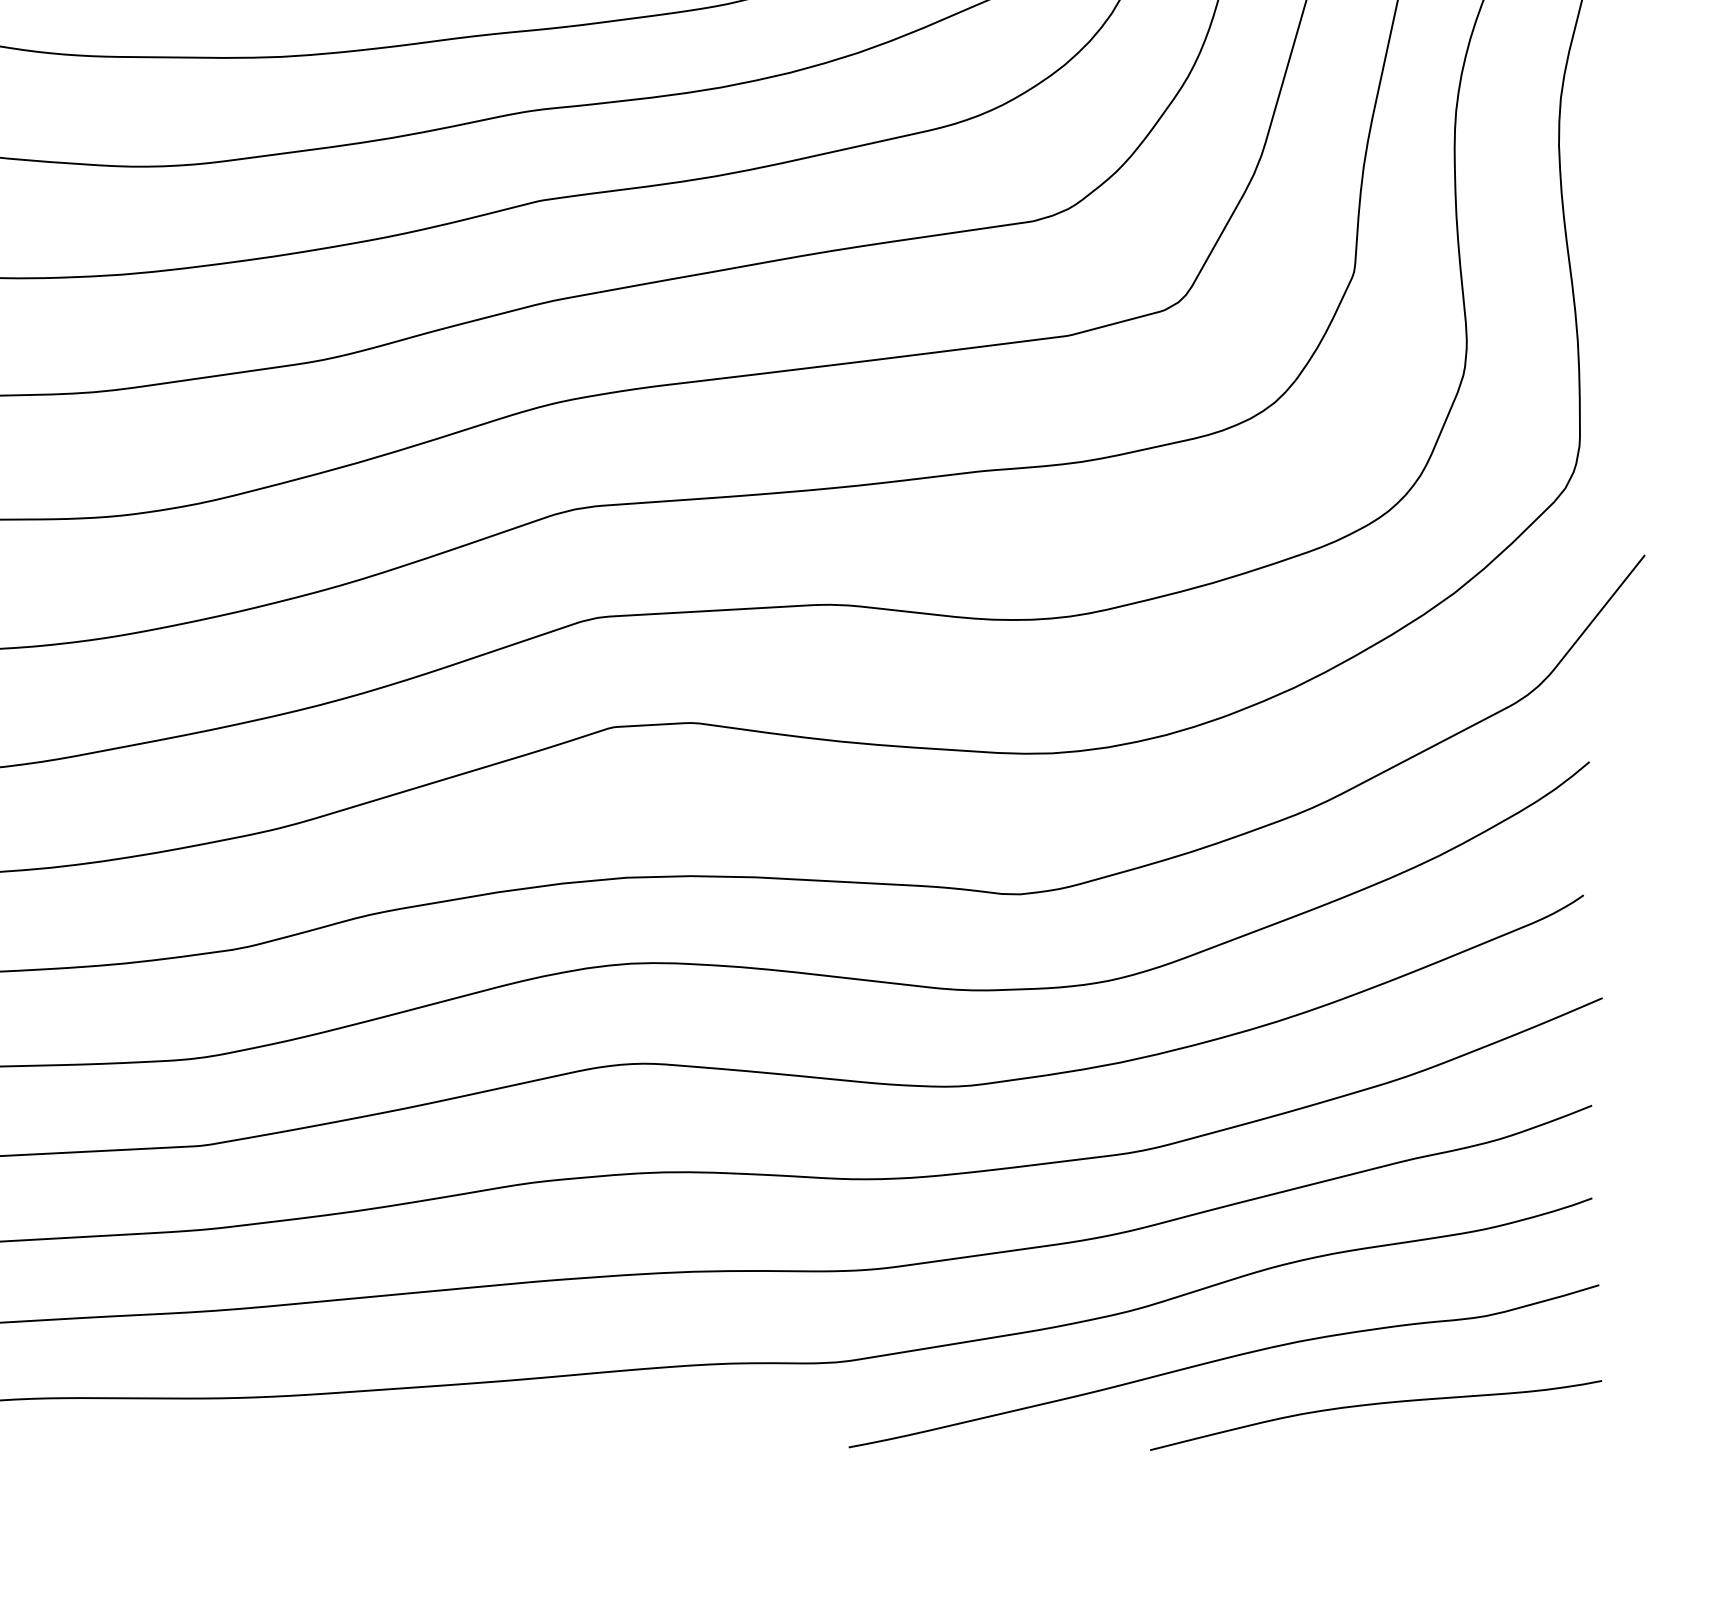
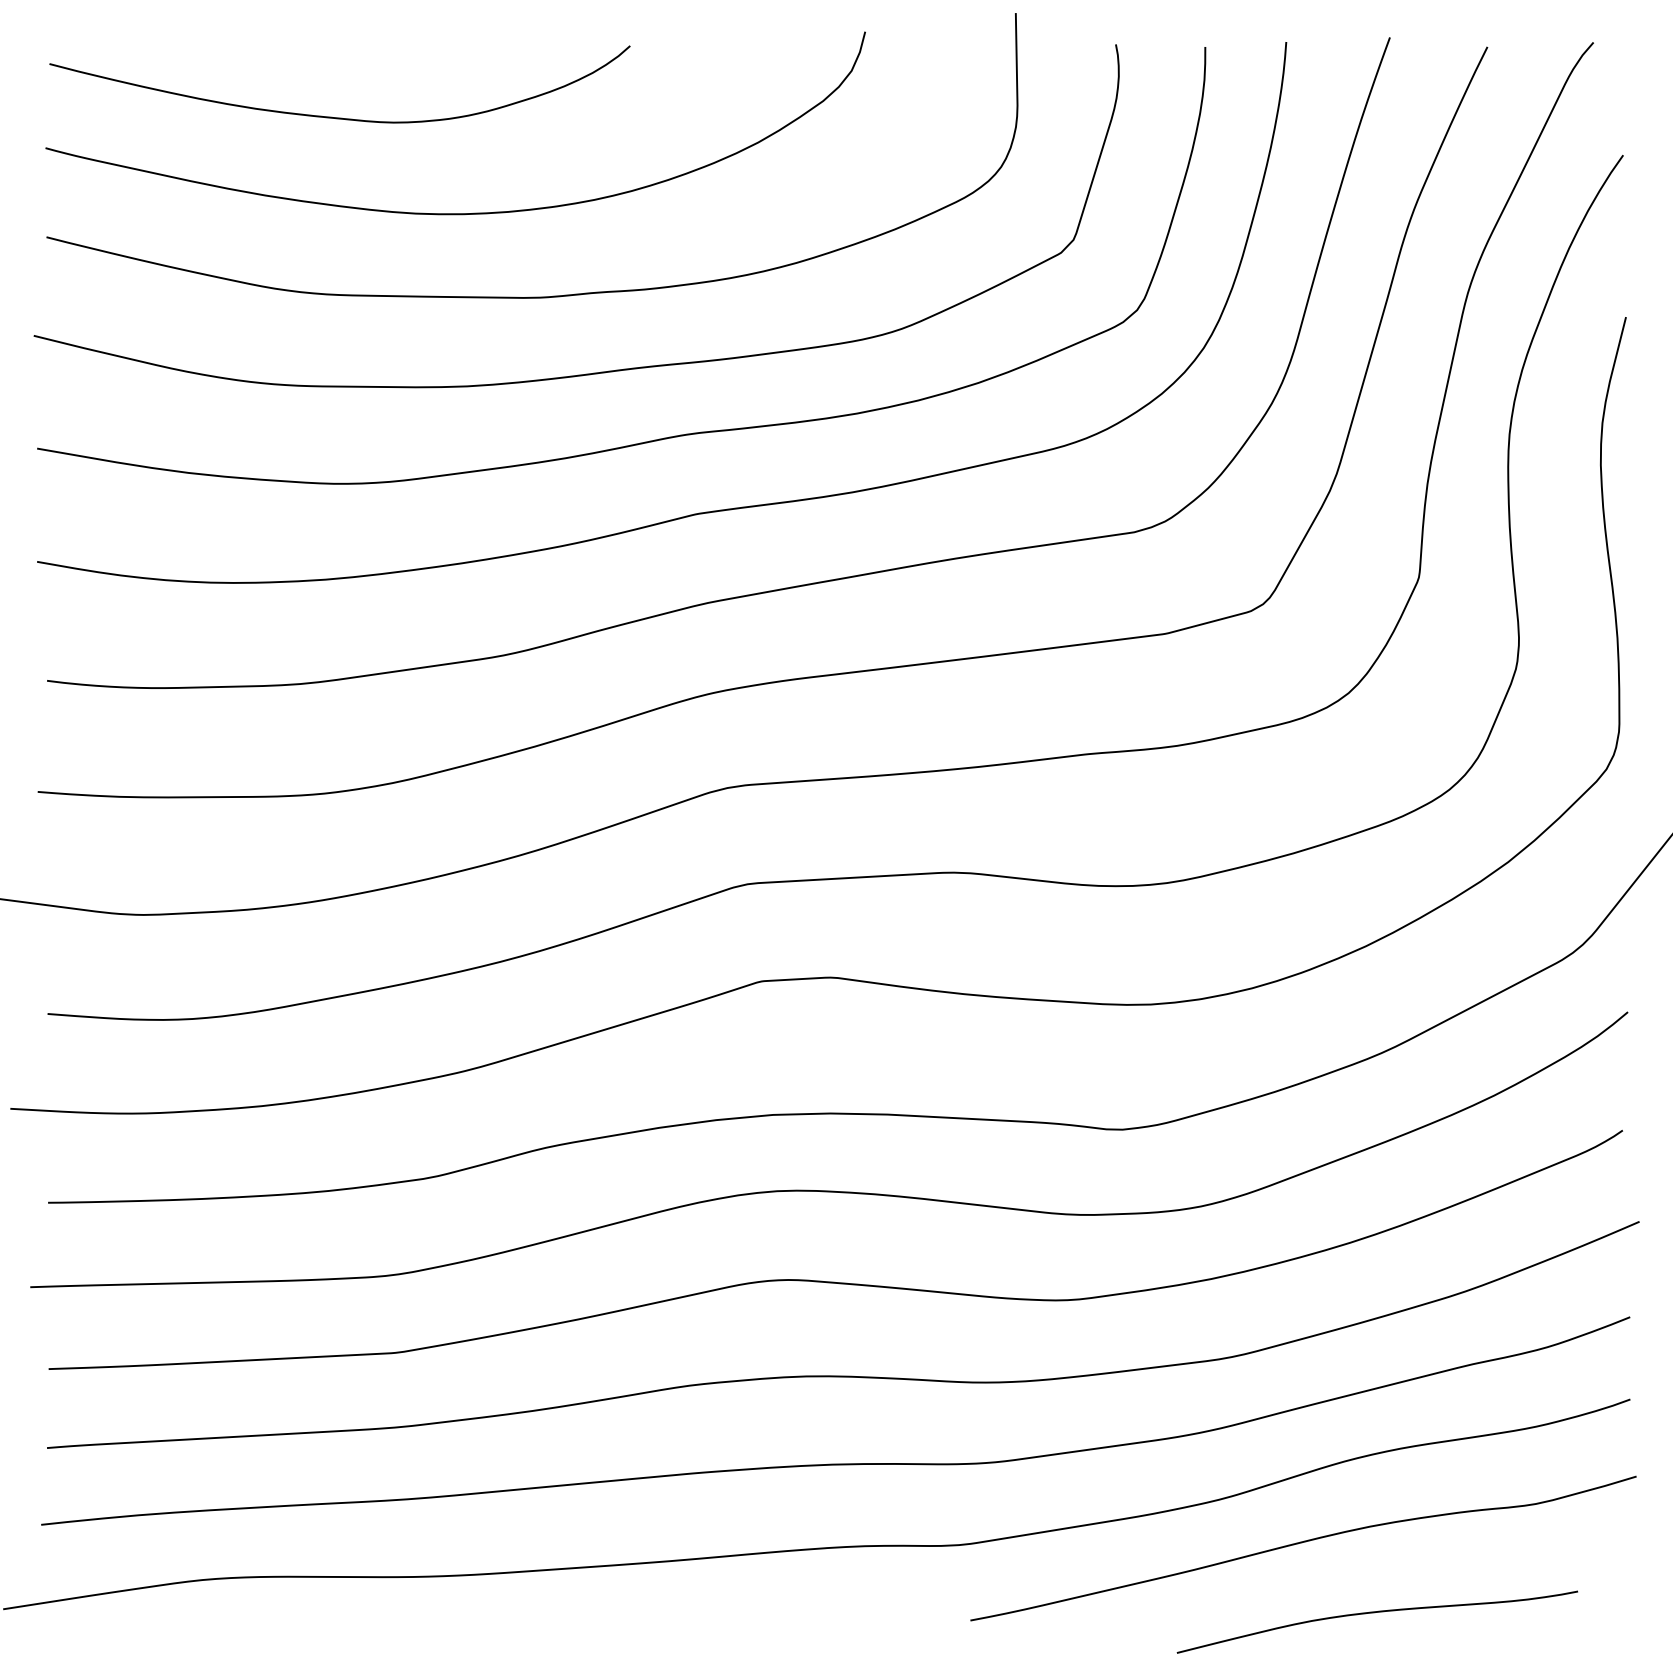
curve: (1372, 1405) -> (1374, 1613), moved

